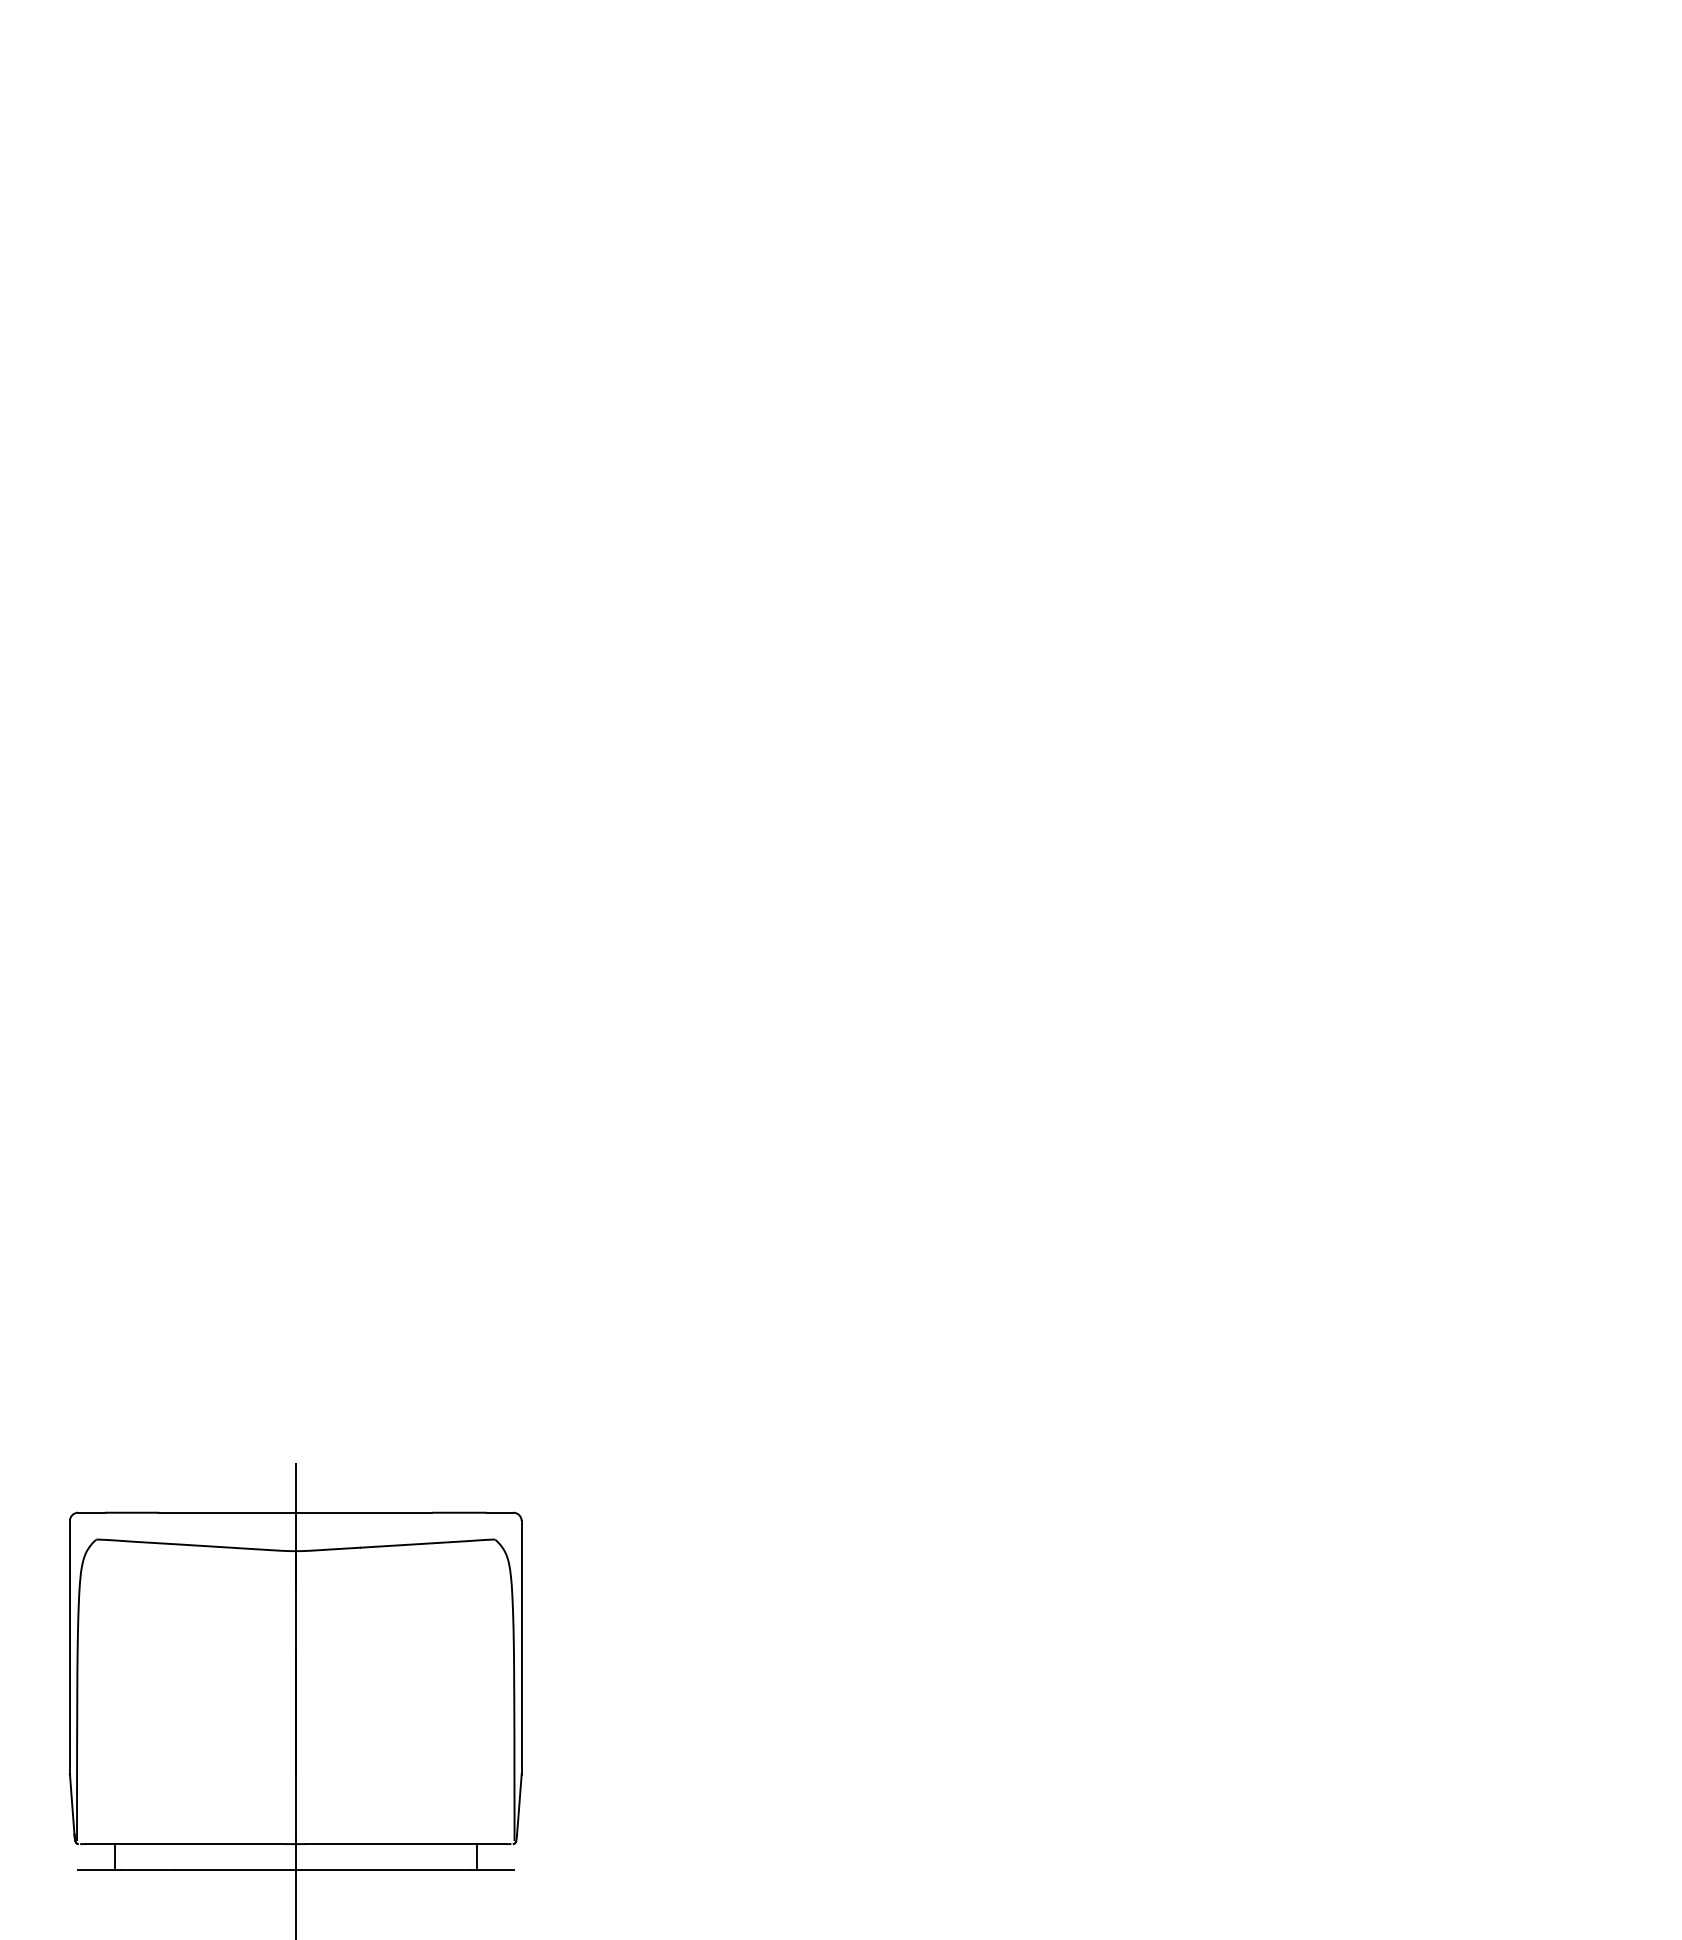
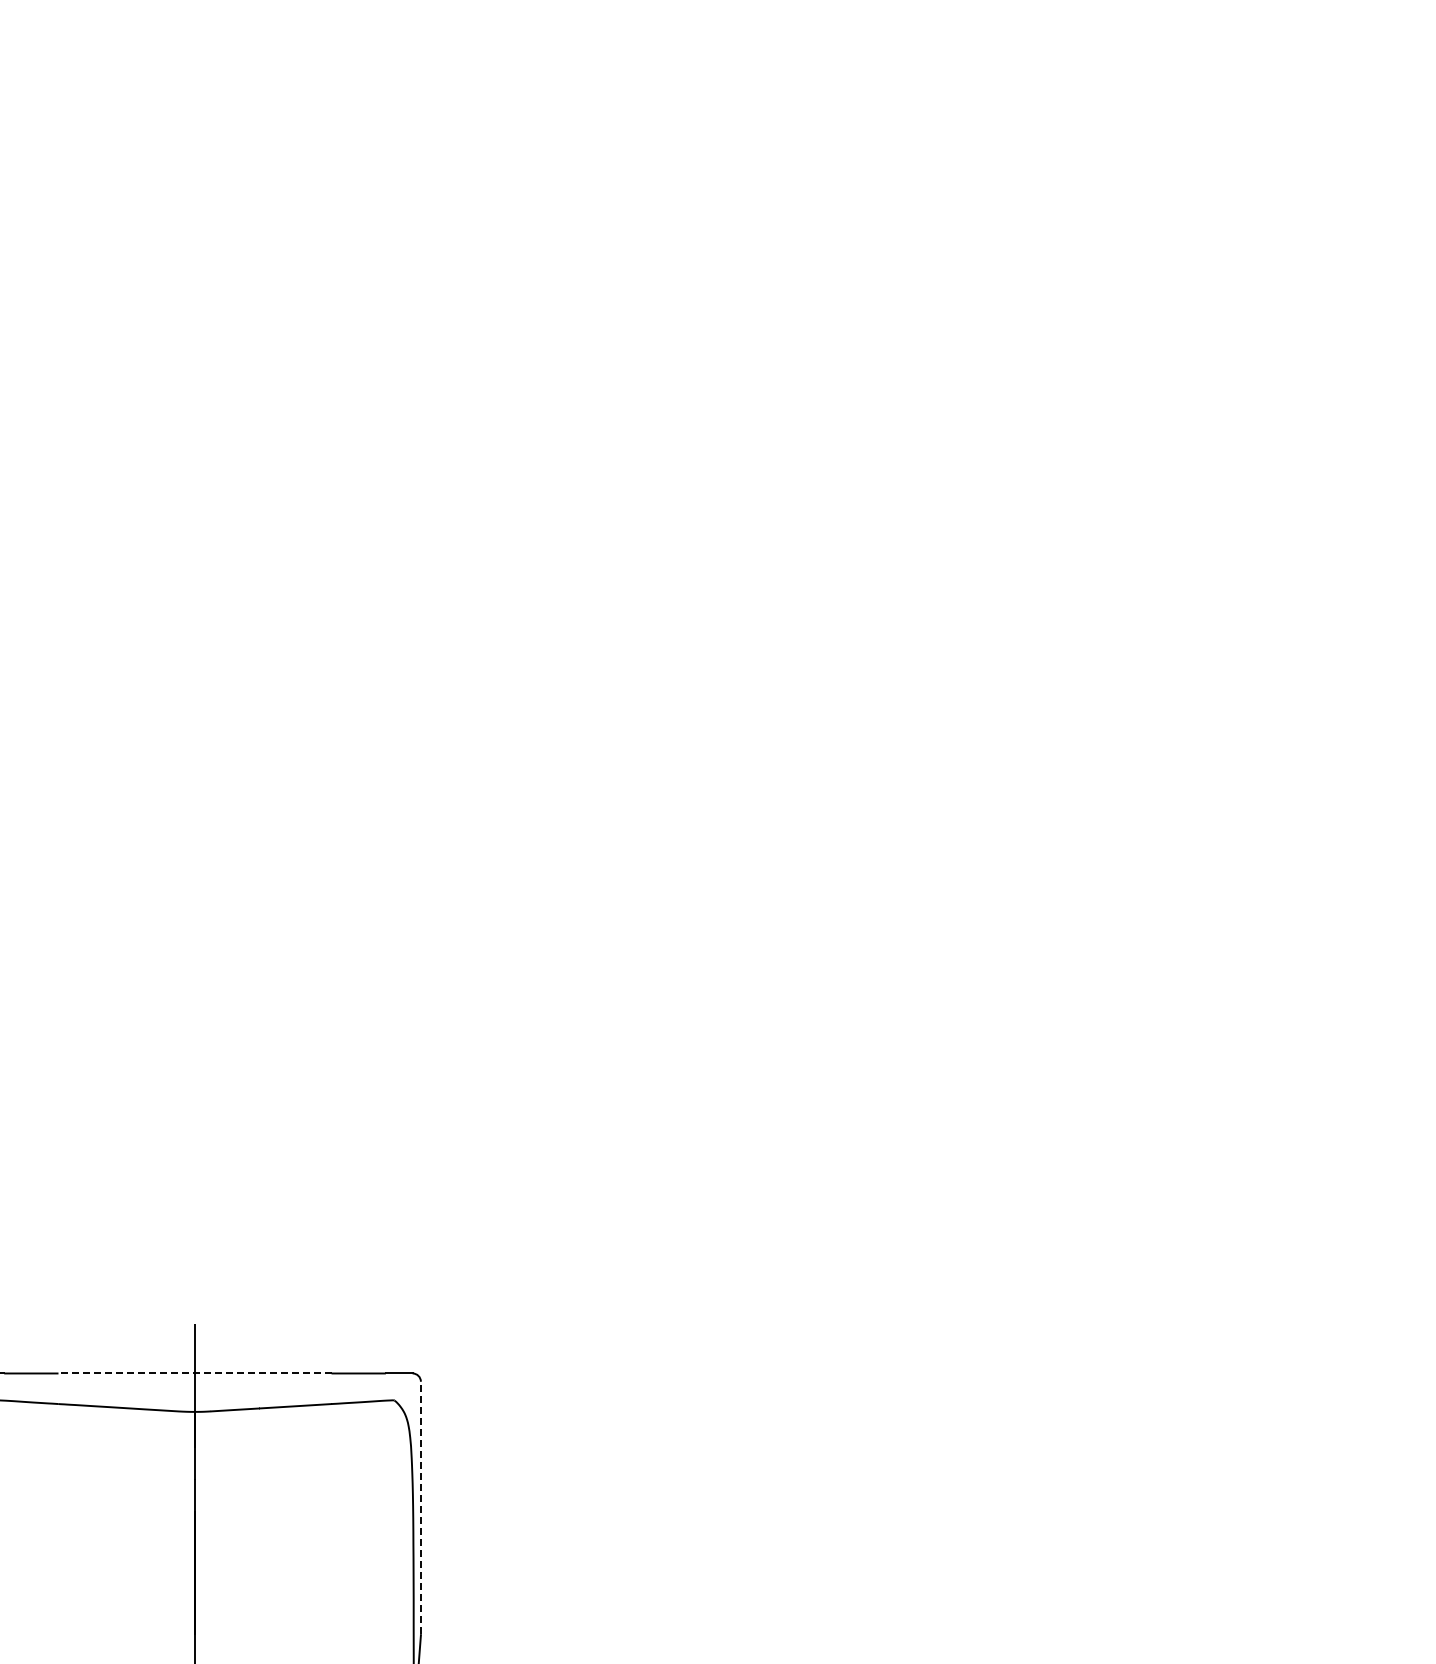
line: (295, 1512) -> (194, 1373), solid -> dashed
line: (521, 1646) -> (420, 1507), solid -> dashed

